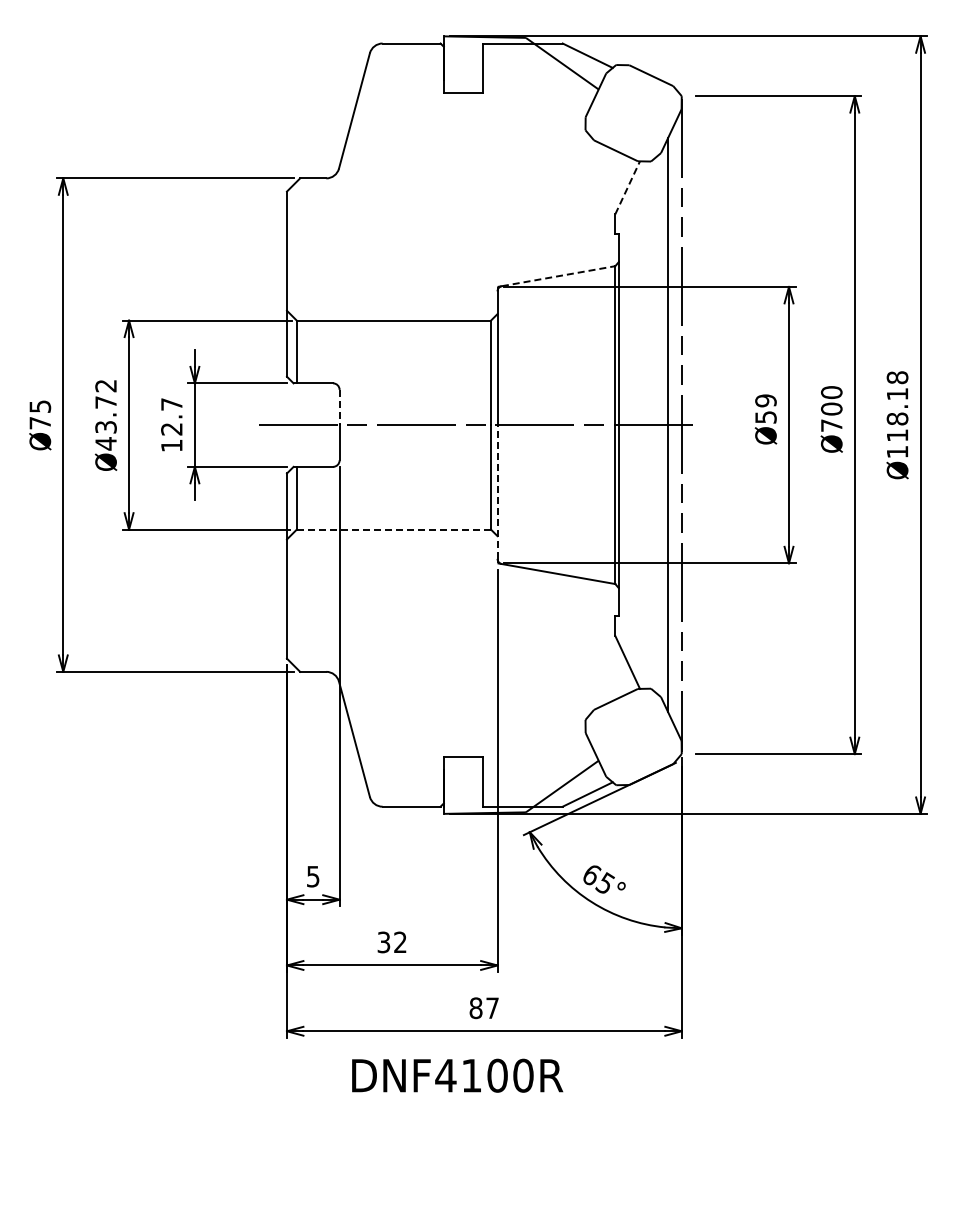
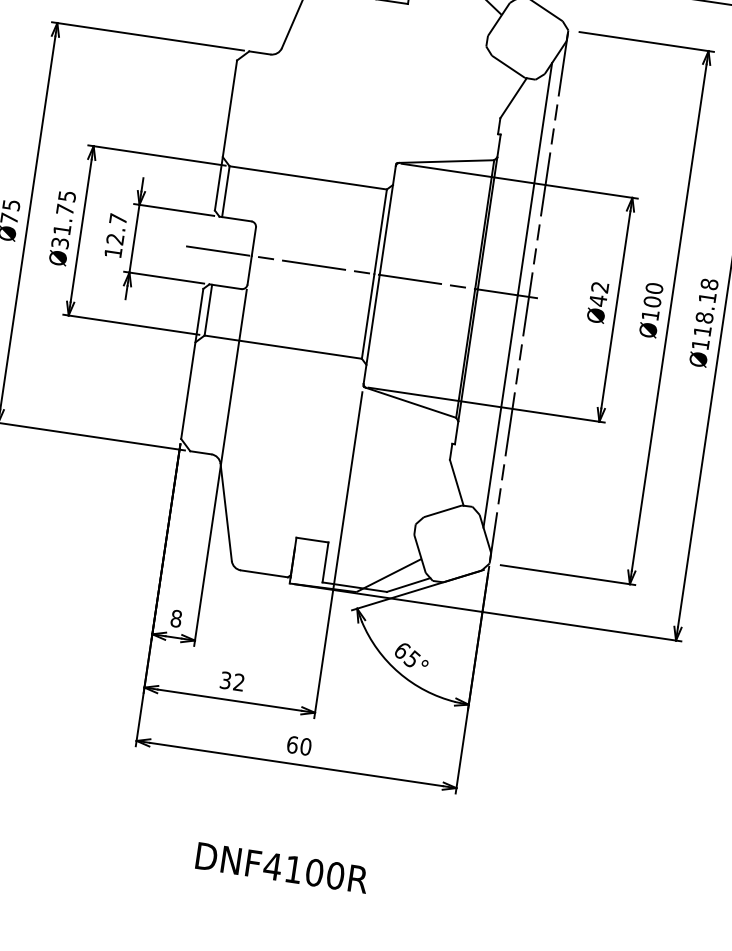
line: (627, 187) -> (513, 97), dashed -> solid
line: (558, 276) -> (446, 161), dashed -> solid
line: (339, 407) -> (253, 241), dashed -> solid
text: (765, 409) -> (598, 294), Ø59 -> Ø42
text: (105, 415) -> (63, 220), Ø43.72 -> Ø31.75
text: (831, 425) -> (650, 315), Ø700 -> Ø100
line: (497, 492) -> (371, 329), dashed -> solid
line: (394, 529) -> (283, 347), dashed -> solid
text: (312, 876) -> (175, 618), 5 -> 8
text: (484, 1008) -> (299, 746), 87 -> 60
text: (457, 1075) -> (282, 867), moved

